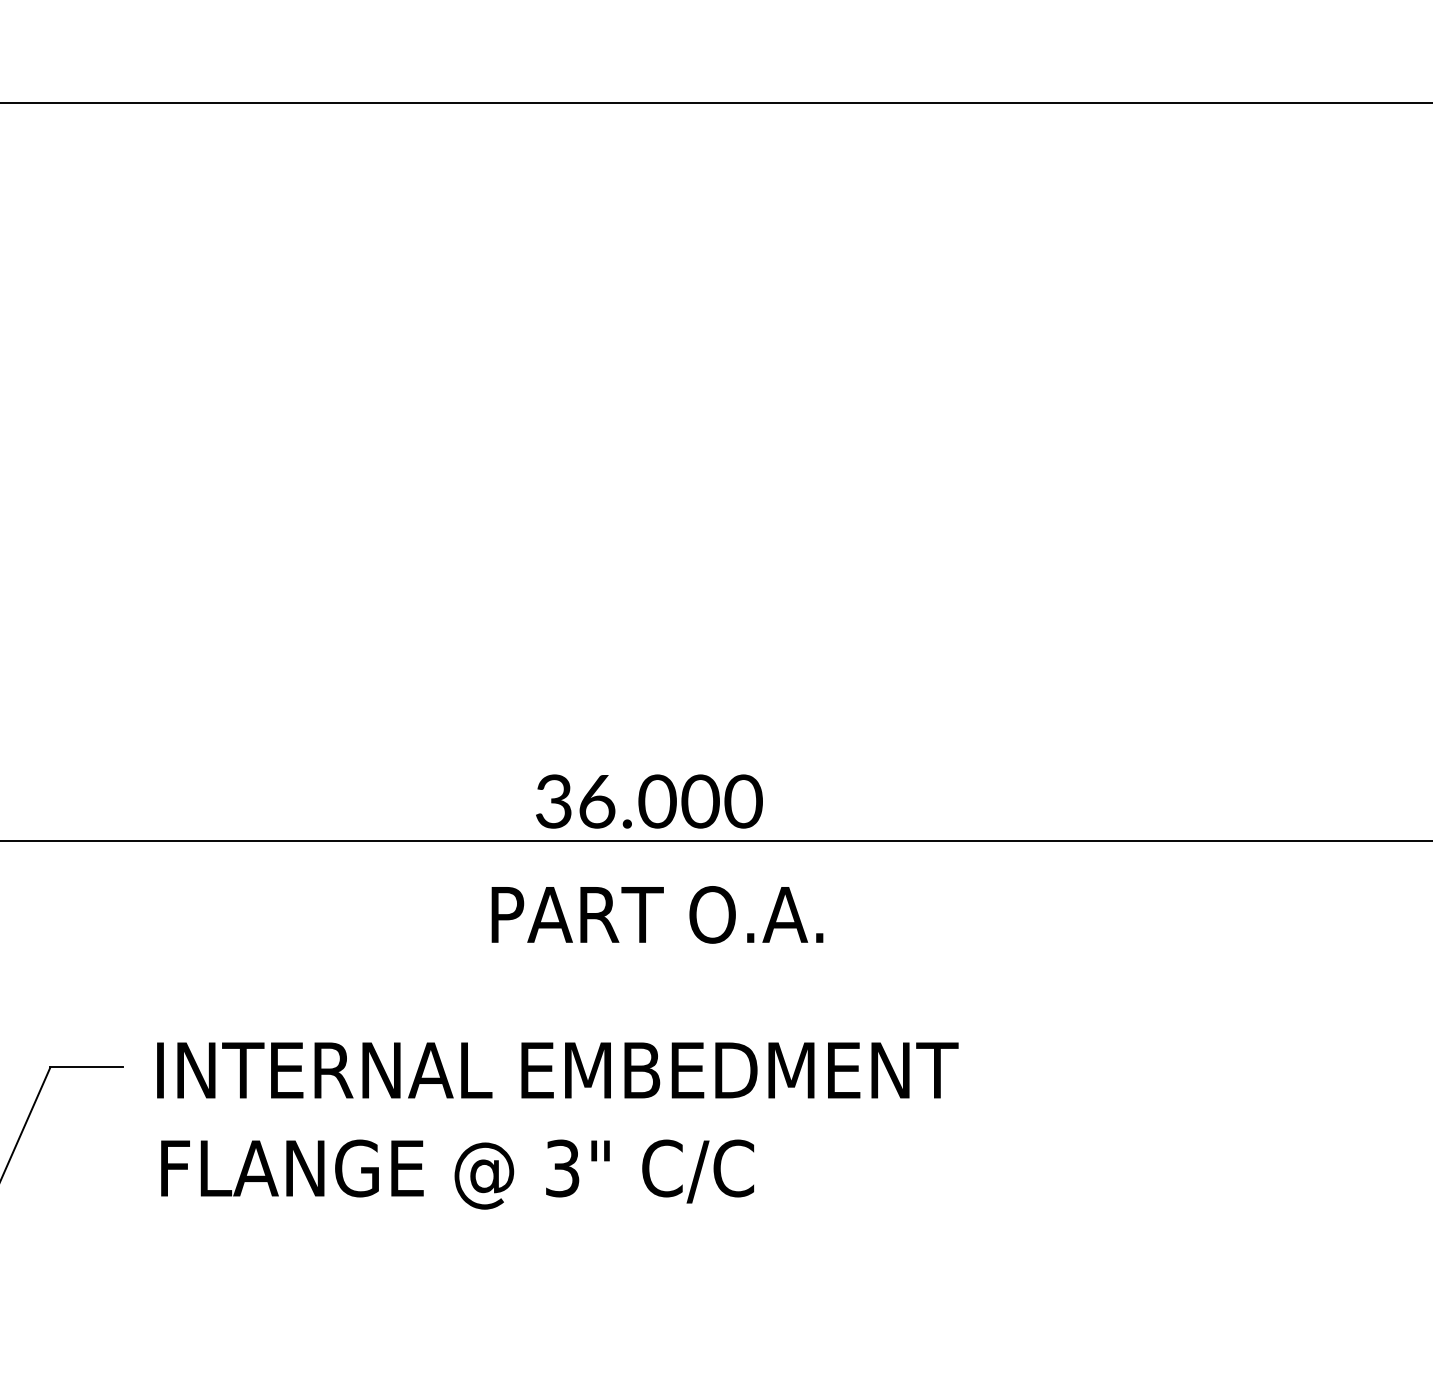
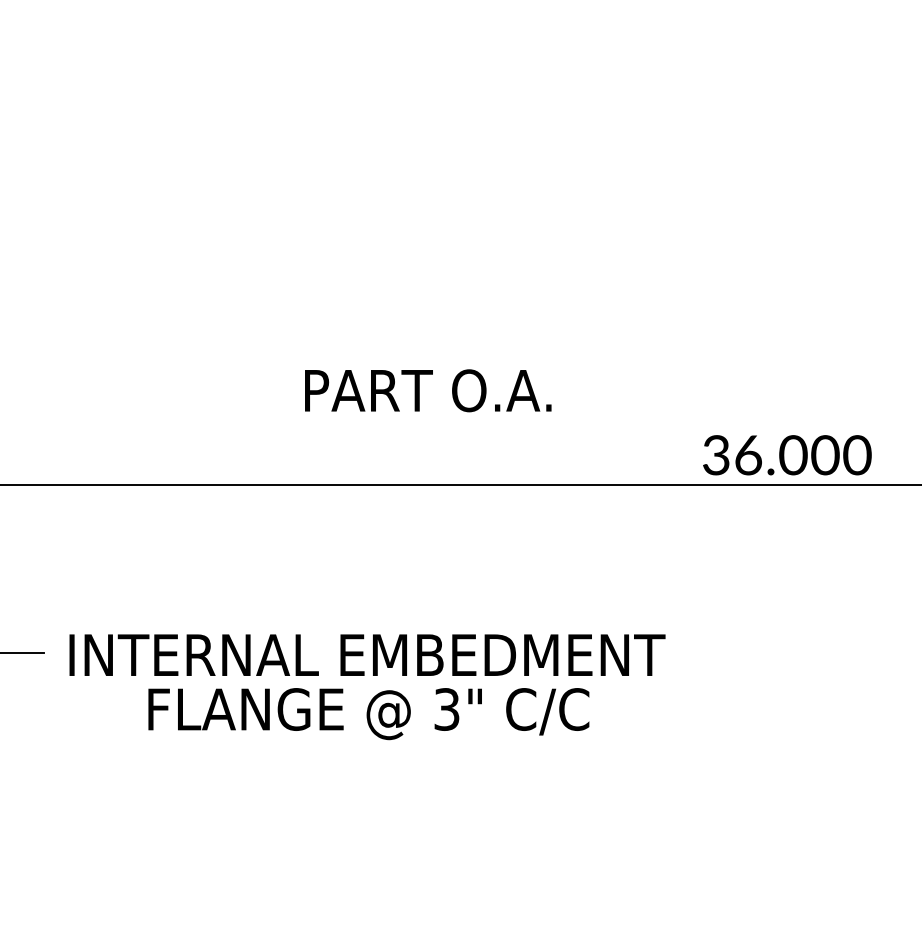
text: (649, 801) -> (787, 455), moved
text: (657, 914) -> (428, 390), moved
text: (457, 1174) -> (368, 713), moved

